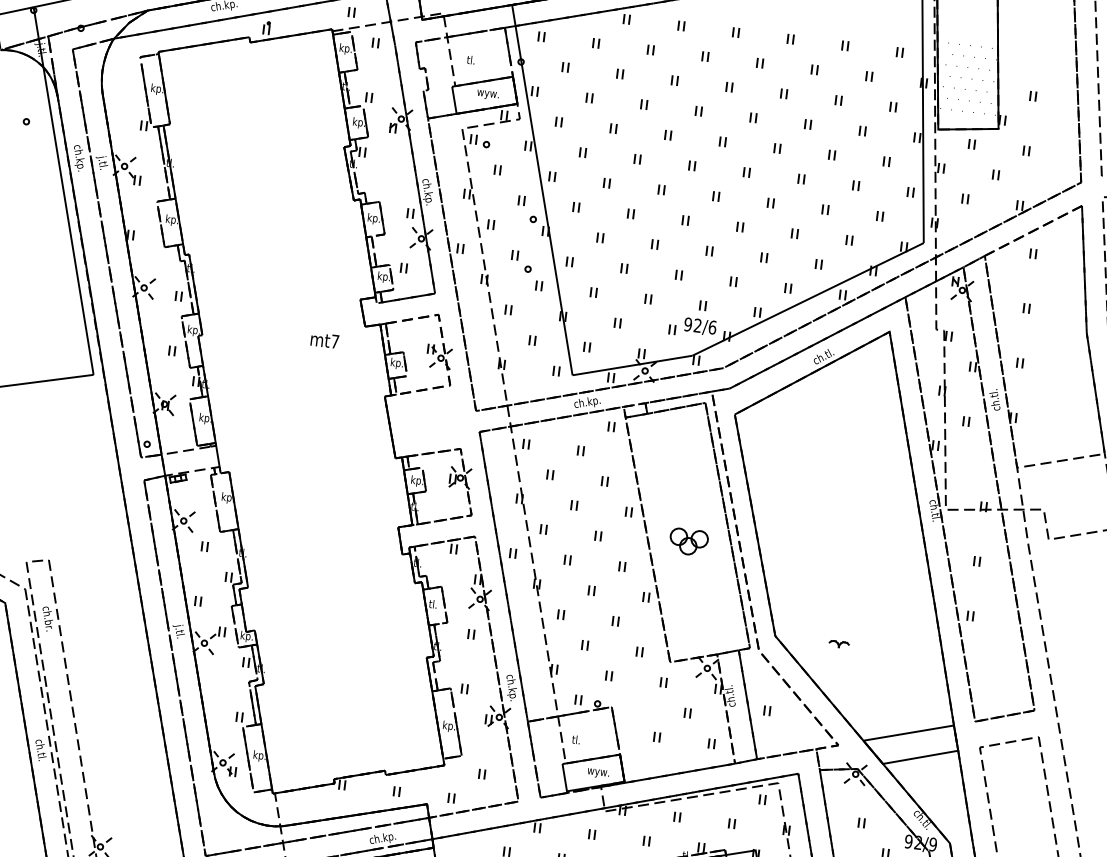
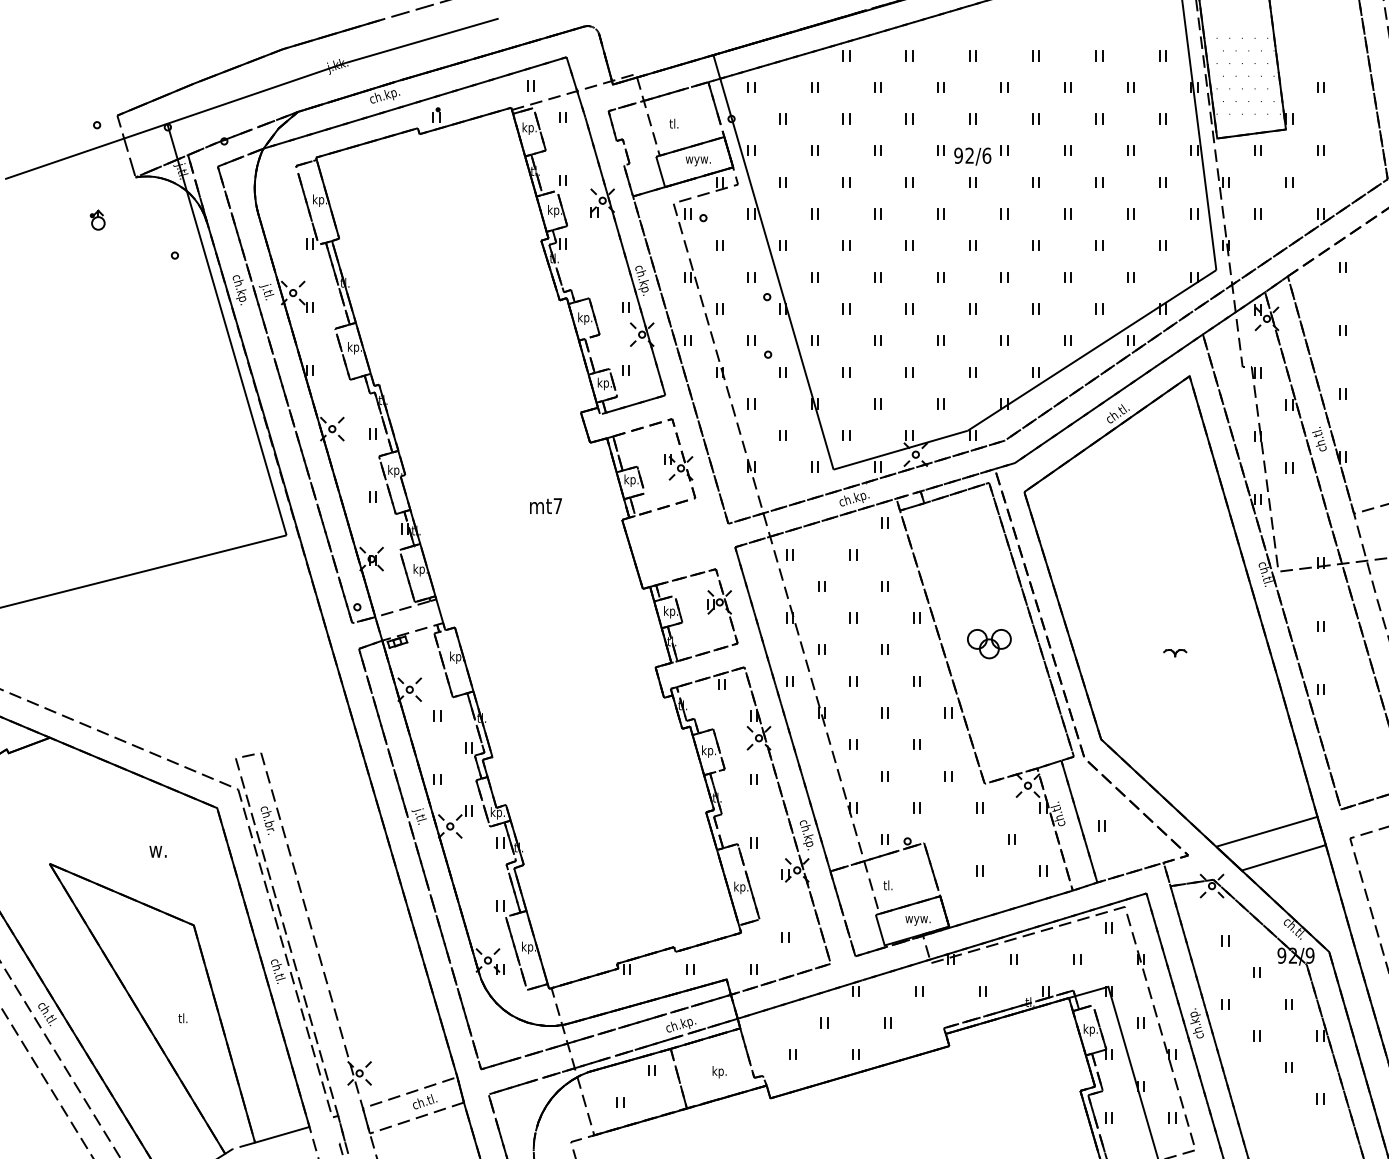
text: (700, 326) -> (972, 156), moved
text: (324, 339) -> (545, 505), moved
text: (435, 605) -> (708, 751), tl. -> kp.
part: (839, 644) -> (1175, 653), moved

